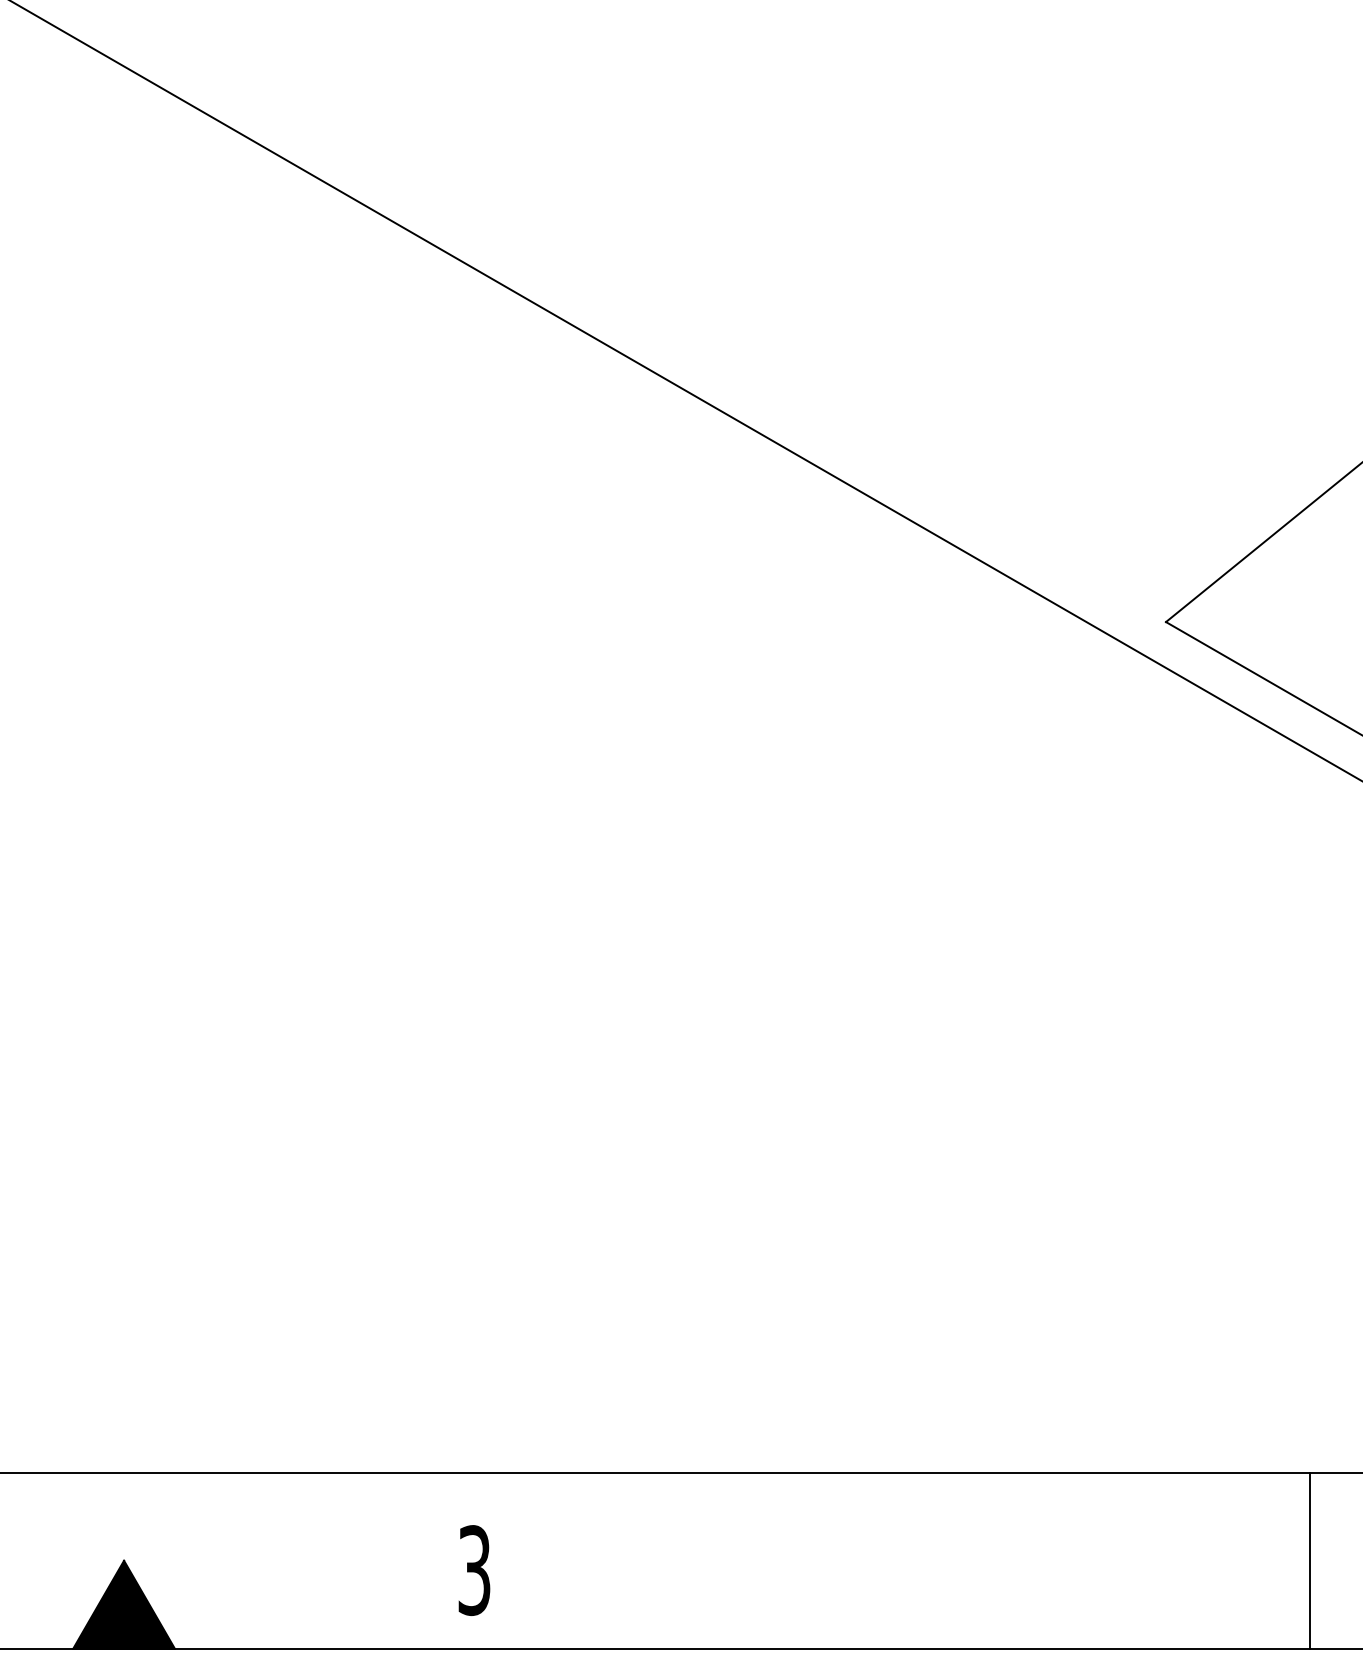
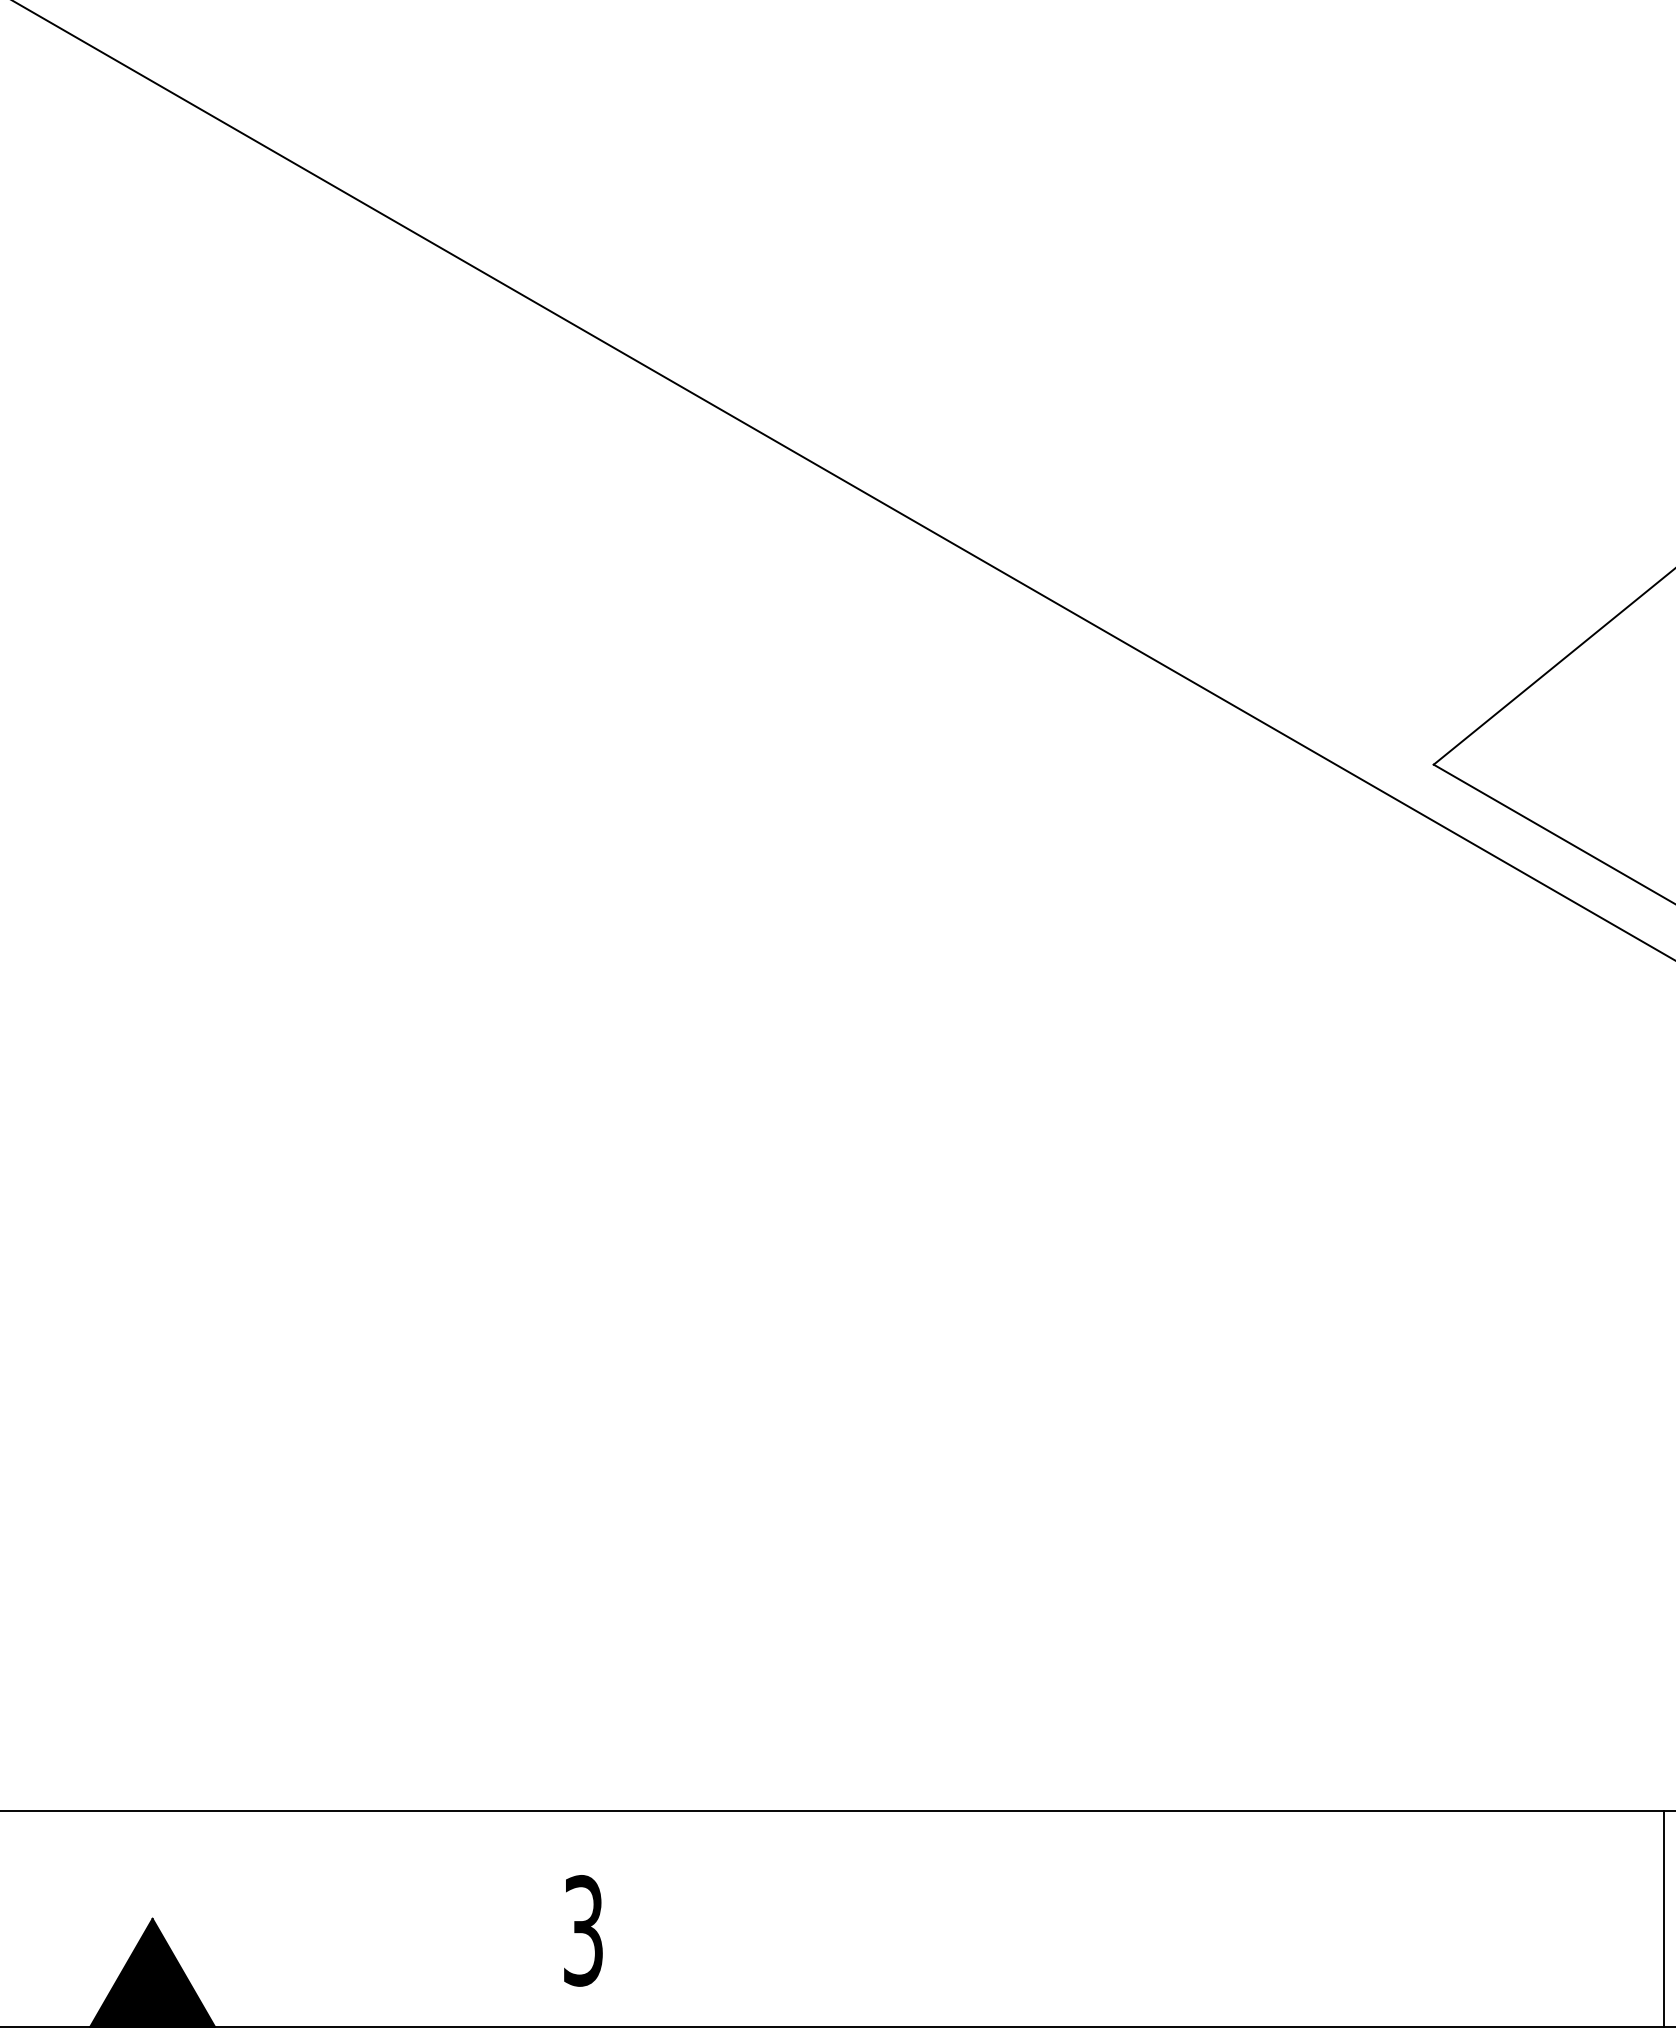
line: (1309, 1560) -> (1663, 1918), moved

